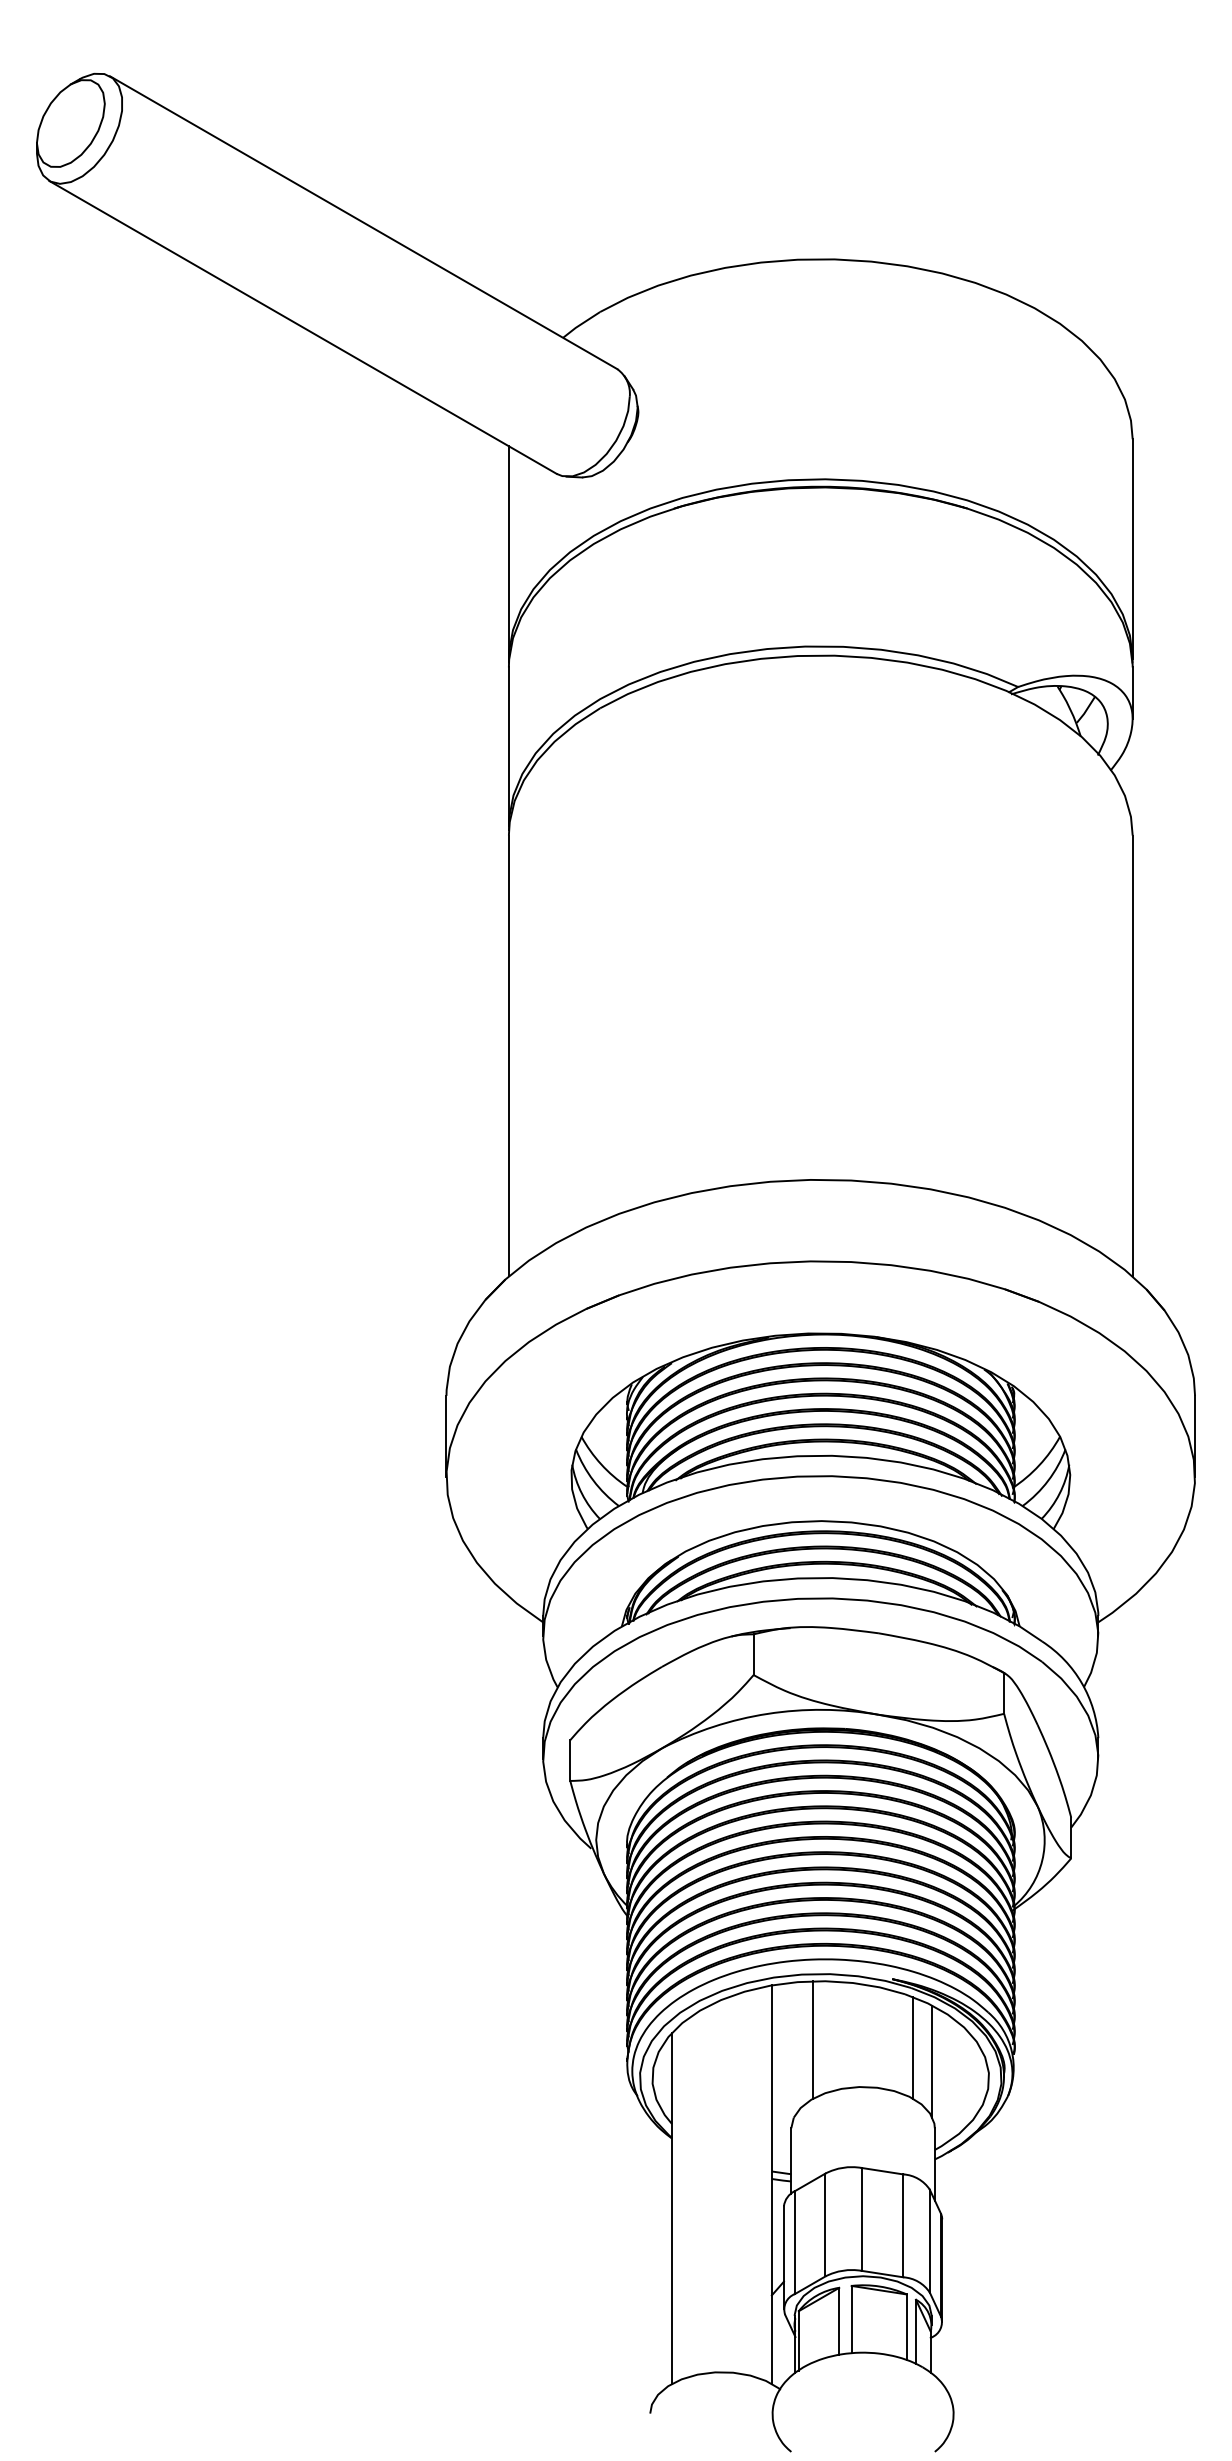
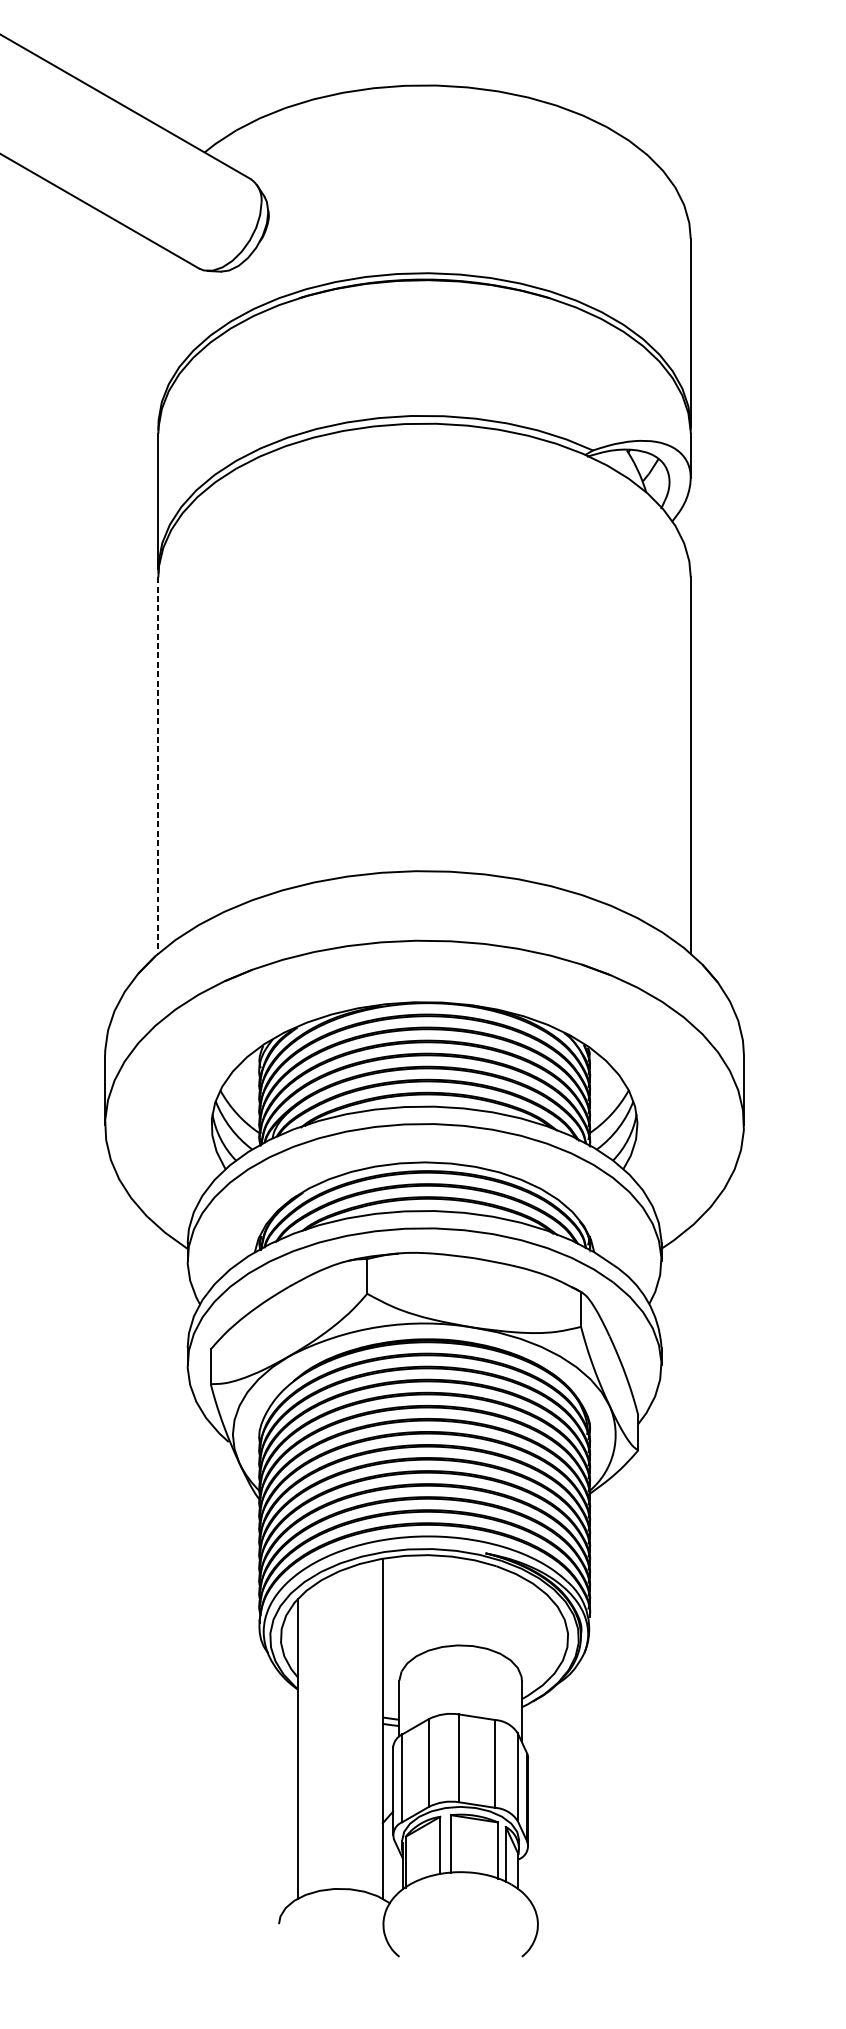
line: (508, 552) -> (158, 335), removed
line: (508, 1056) -> (158, 765), solid -> dashed
line: (813, 2039) -> (418, 1604), removed
line: (913, 2047) -> (503, 1611), removed
line: (932, 2061) -> (519, 1623), removed

